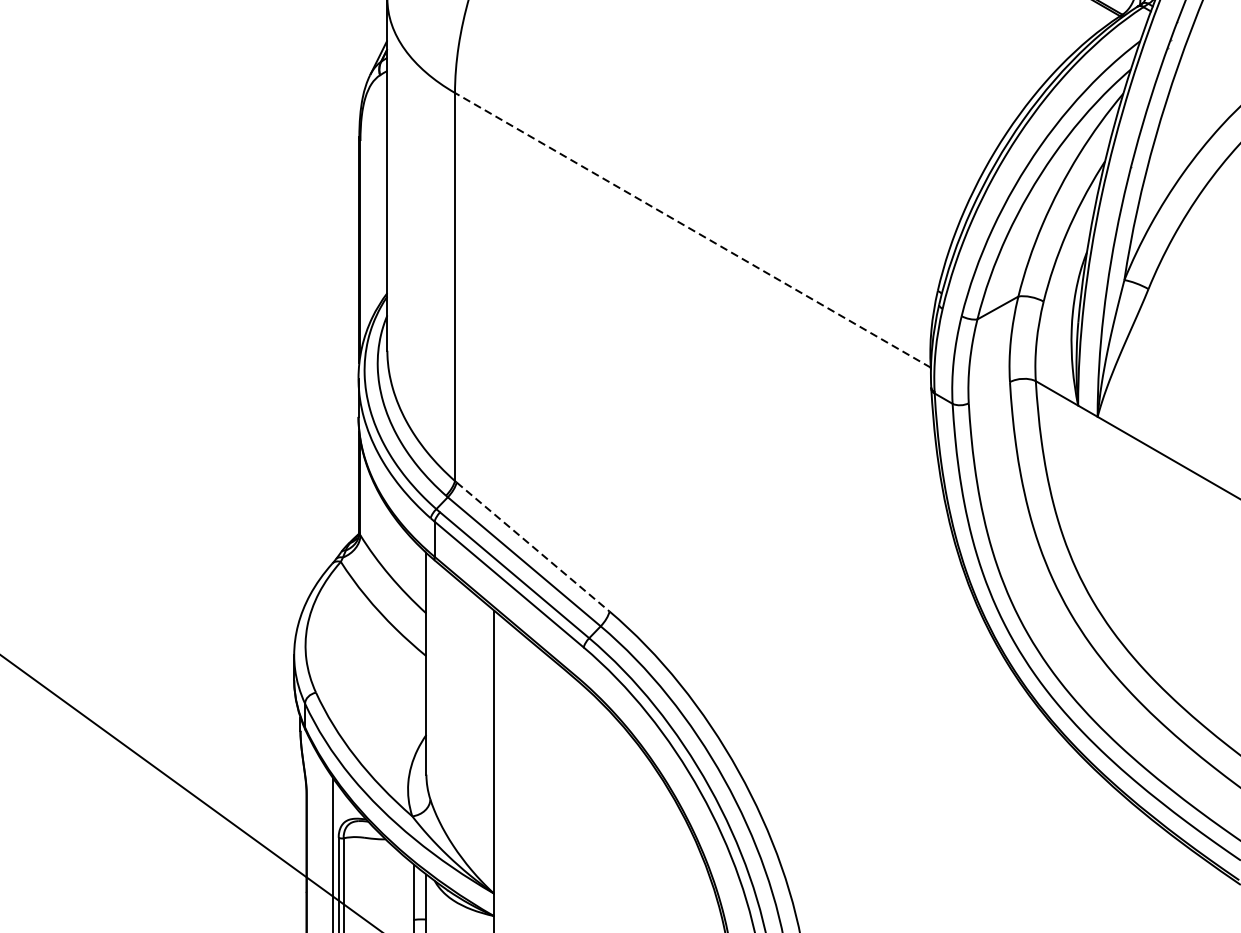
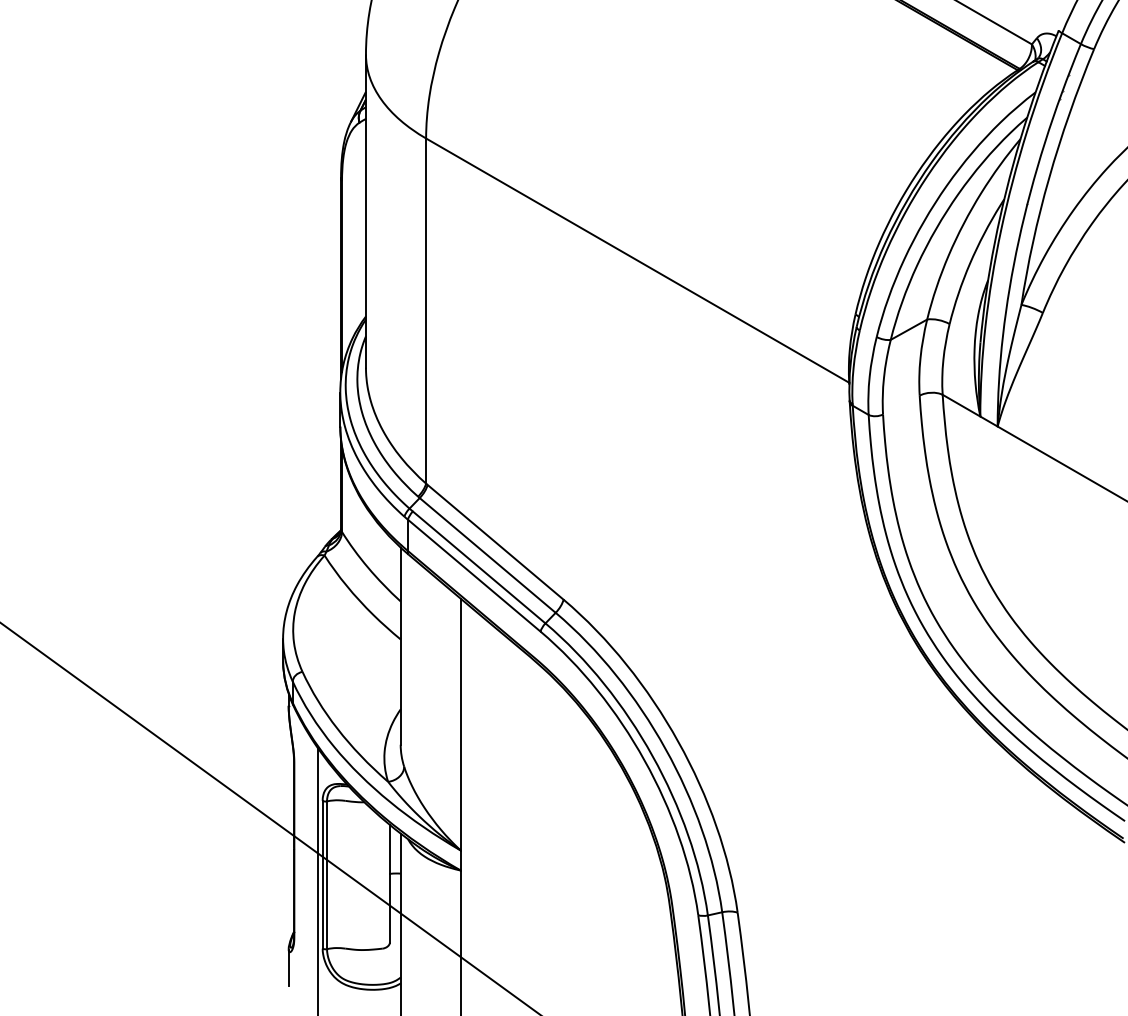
line: (692, 230) -> (637, 260), dashed -> solid
line: (533, 547) -> (495, 542), dashed -> solid

